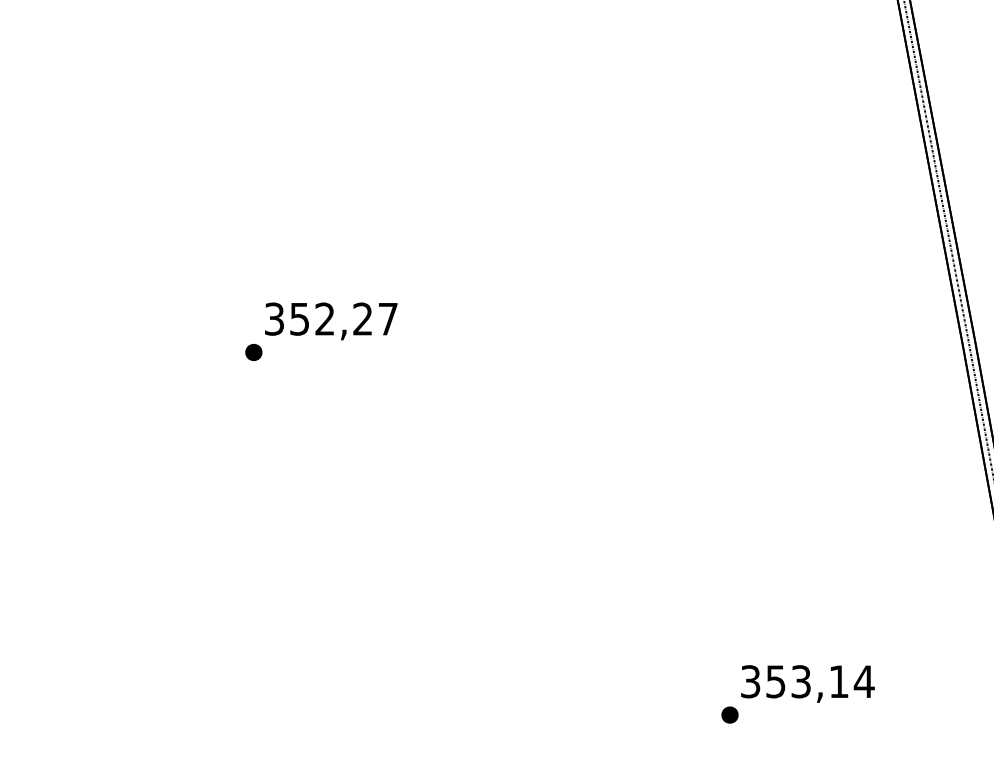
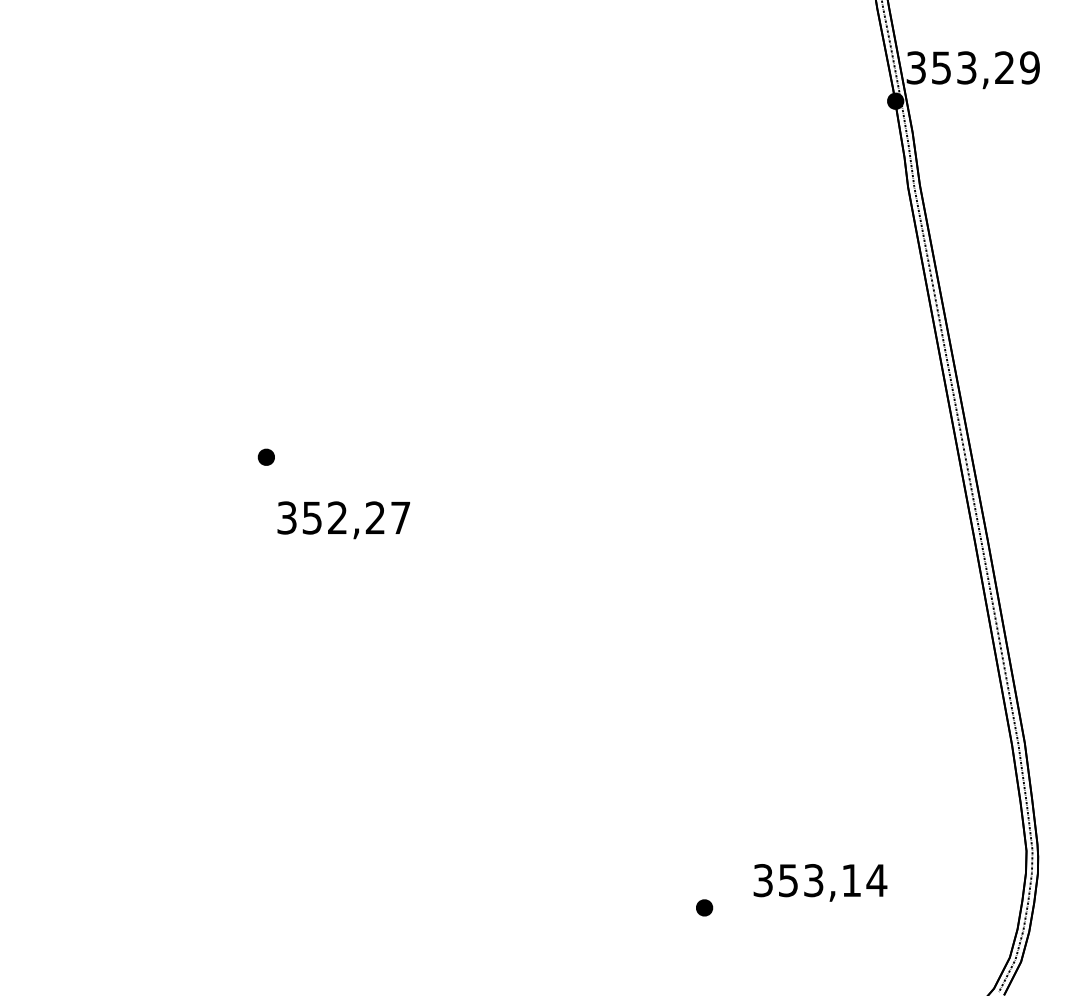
part: (252, 351) -> (265, 456), moved
part: (729, 714) -> (704, 907), moved

